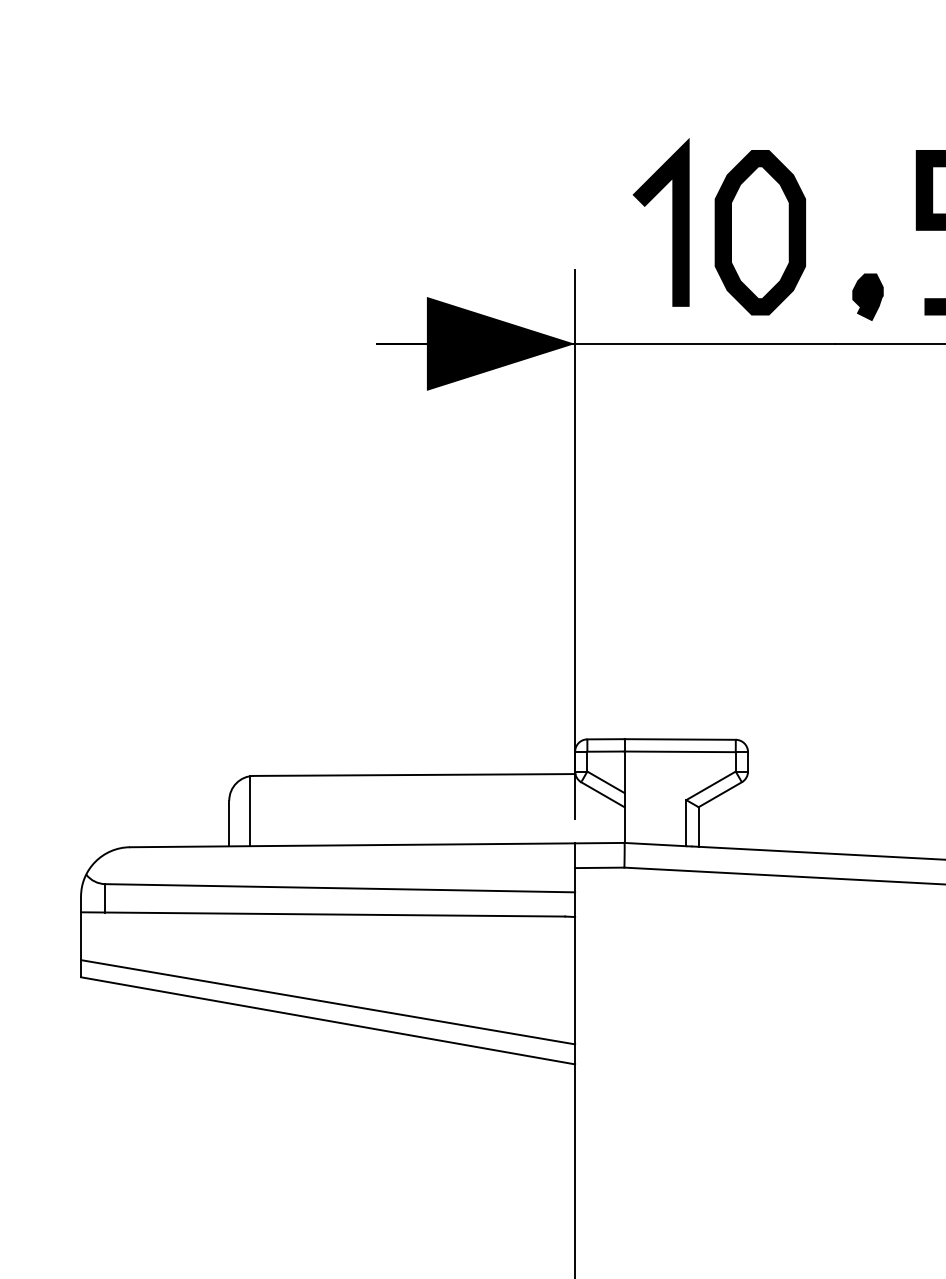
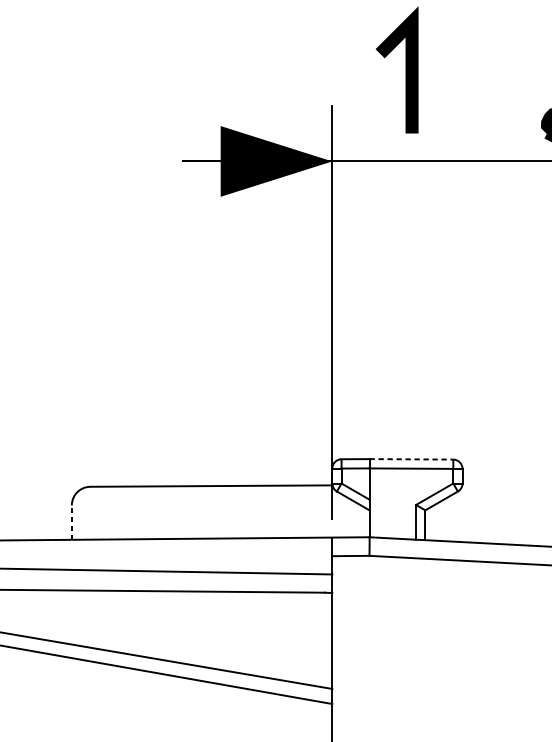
part: (759, 232) -> (471, 77), removed
line: (680, 739) -> (411, 459), solid -> dashed
line: (250, 811) -> (87, 513), removed
line: (229, 823) -> (72, 522), solid -> dashed

